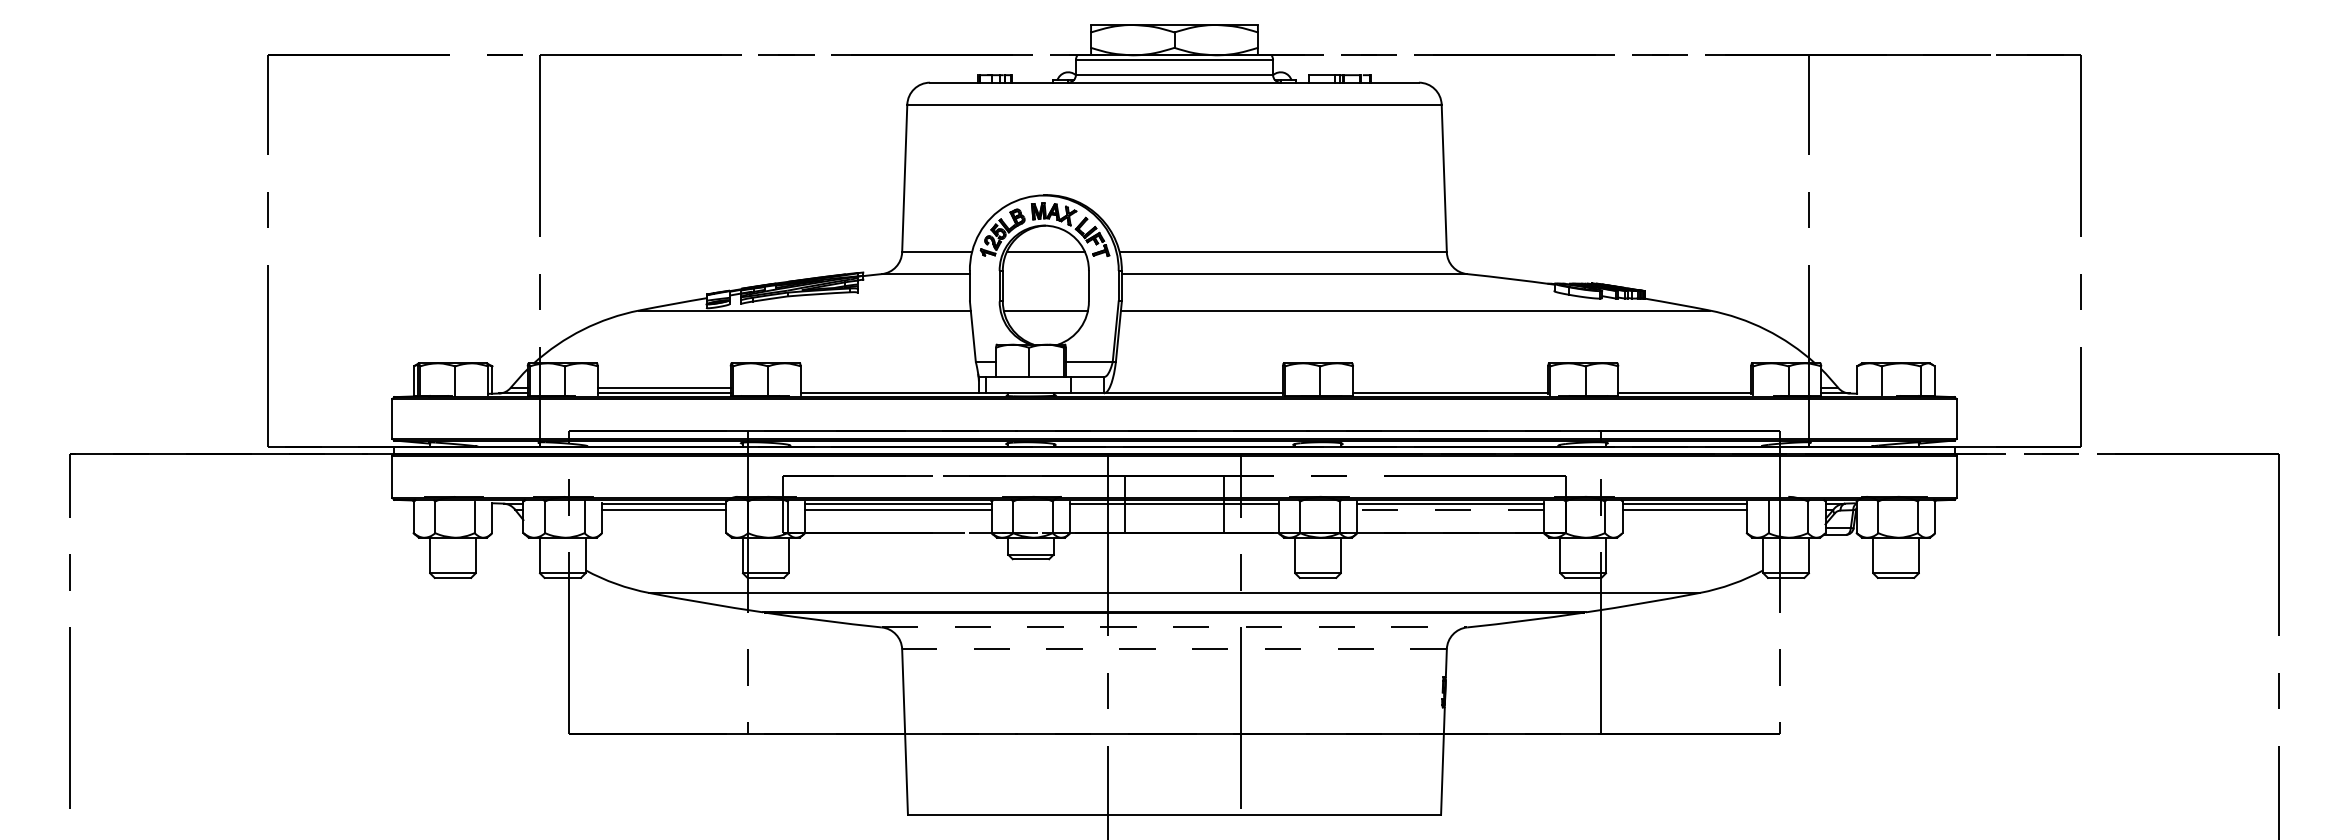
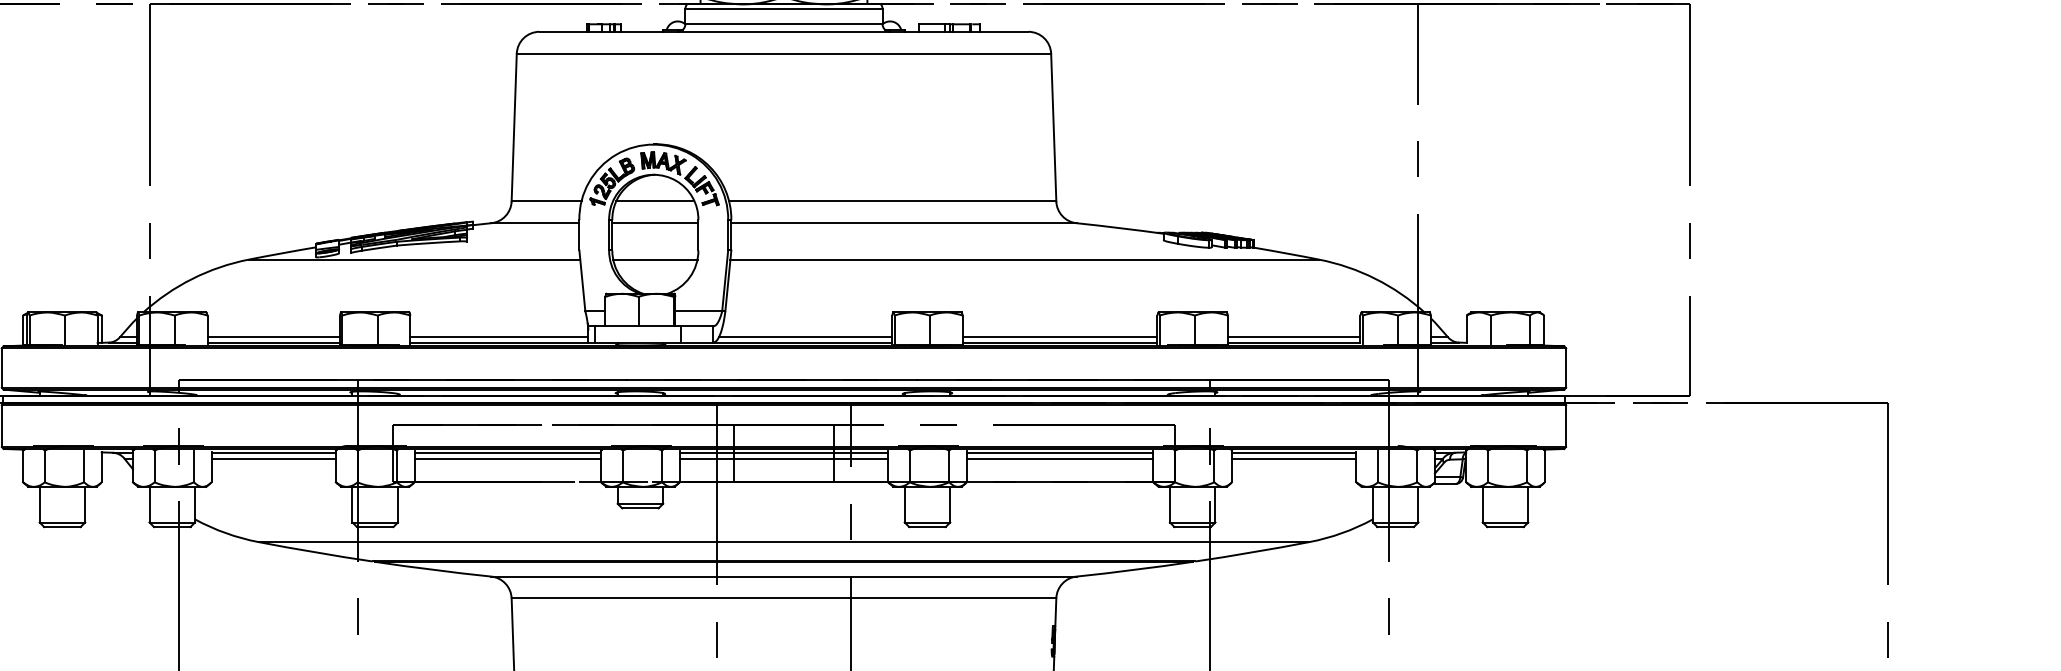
line: (1045, 274) -> (654, 223), added
line: (889, 387) -> (498, 336), added
line: (1195, 387) -> (804, 336), added
line: (1450, 387) -> (1059, 336), added
line: (1684, 387) -> (1293, 336), added
line: (1174, 509) -> (783, 458), added
line: (1450, 509) -> (1059, 458), dashed -> solid
line: (1174, 627) -> (783, 576), dashed -> solid
line: (1174, 649) -> (783, 598), dashed -> solid

